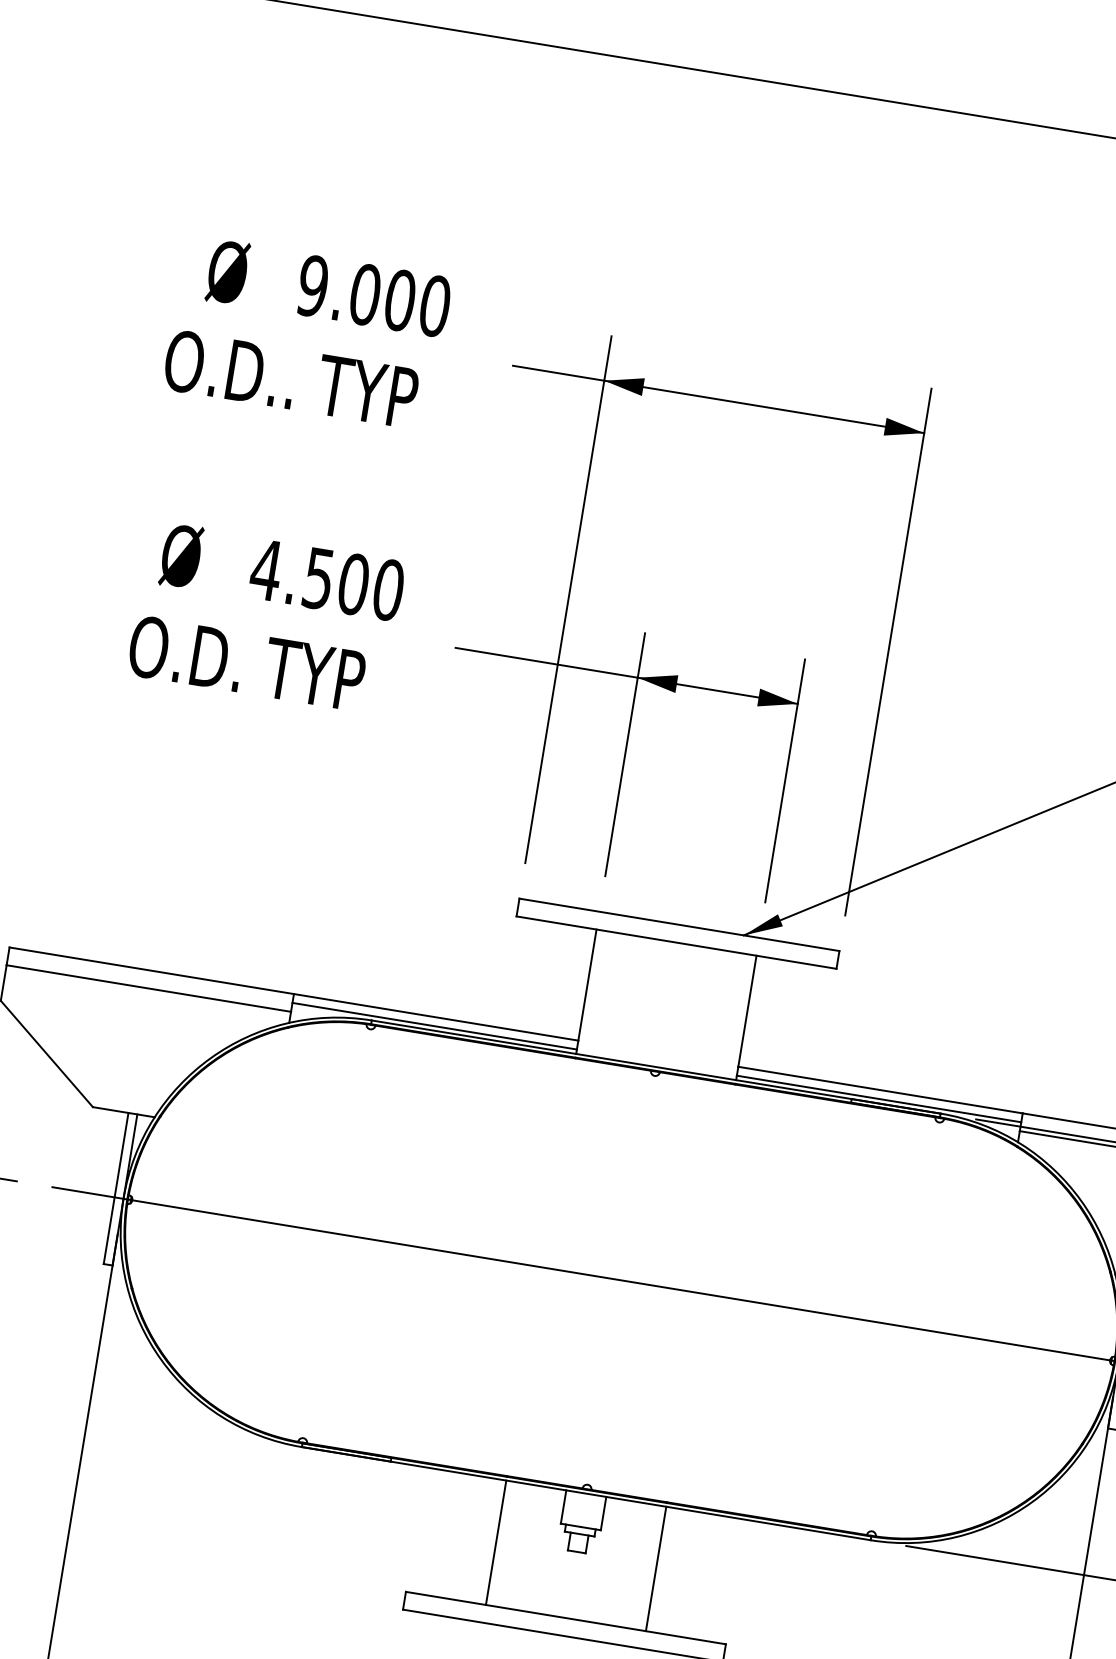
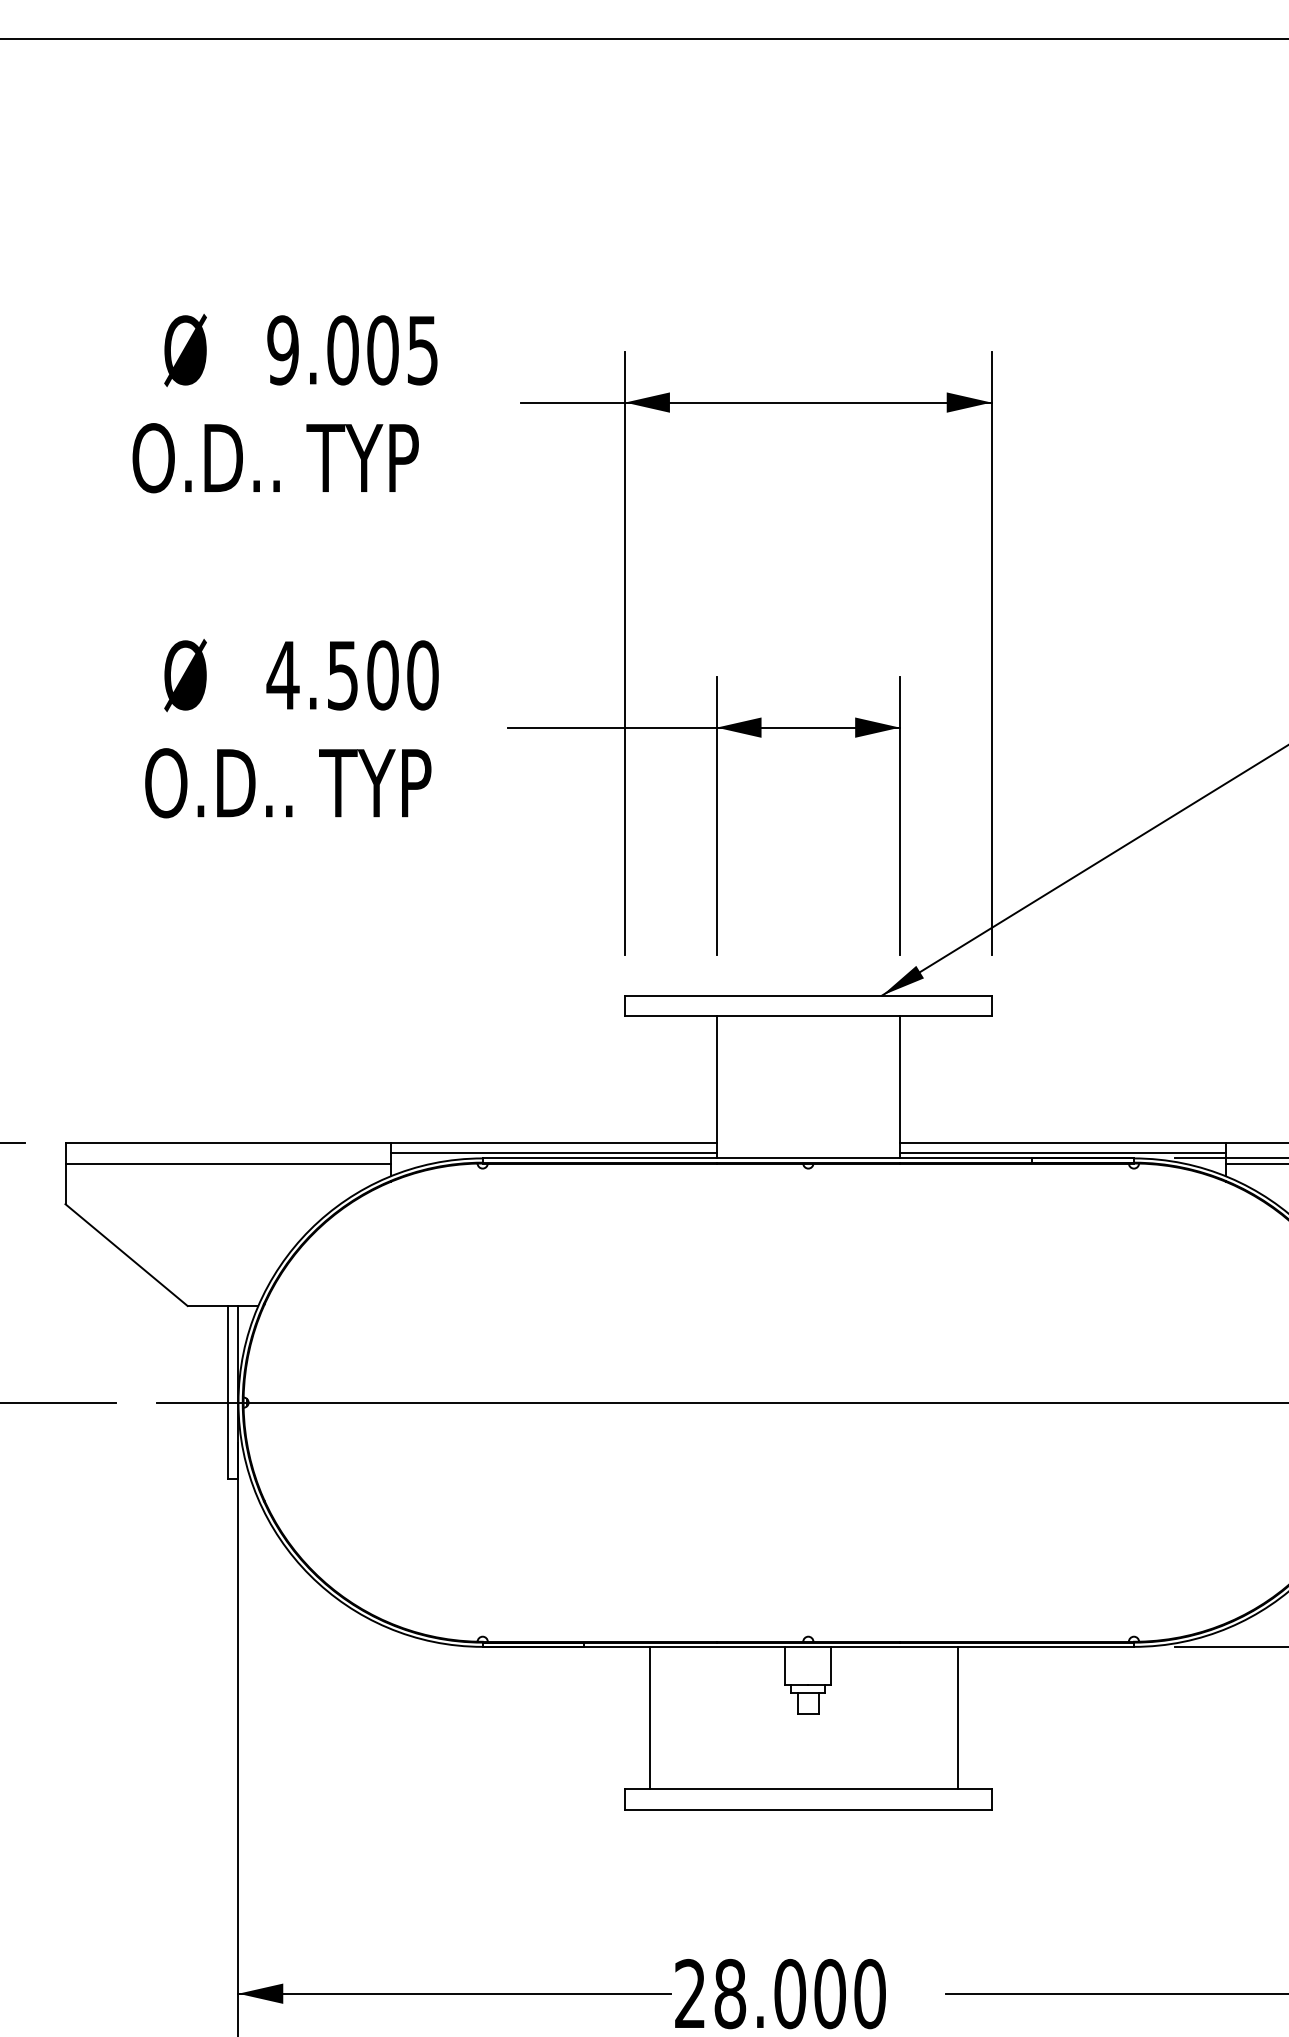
text: (434, 306) -> (422, 350), 9.000 -> 9.005
text: (316, 675) -> (358, 783), O.D. TYP -> O.D.. TYP
line: (495, 1542) -> (649, 1717), moved
line: (655, 1568) -> (957, 1717), moved

